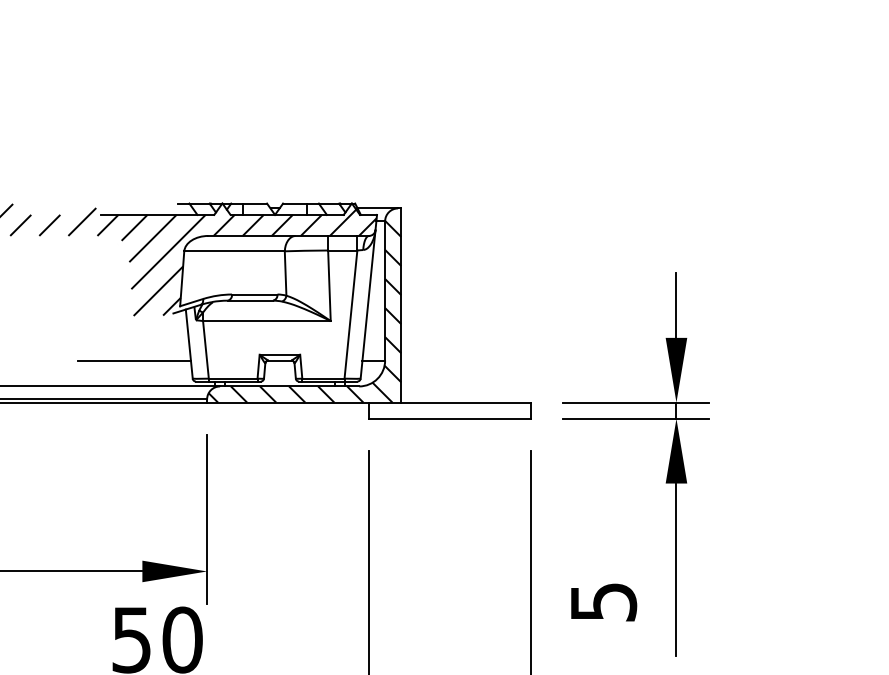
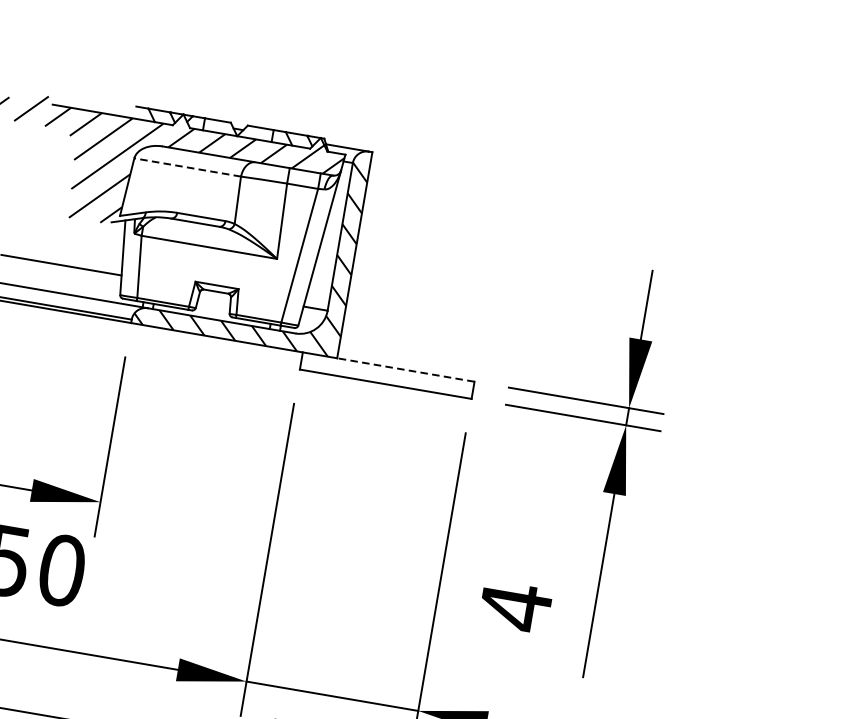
line: (234, 251) -> (187, 167), solid -> dashed
line: (466, 402) -> (406, 369), solid -> dashed
text: (604, 602) -> (516, 607), 5 -> 4

